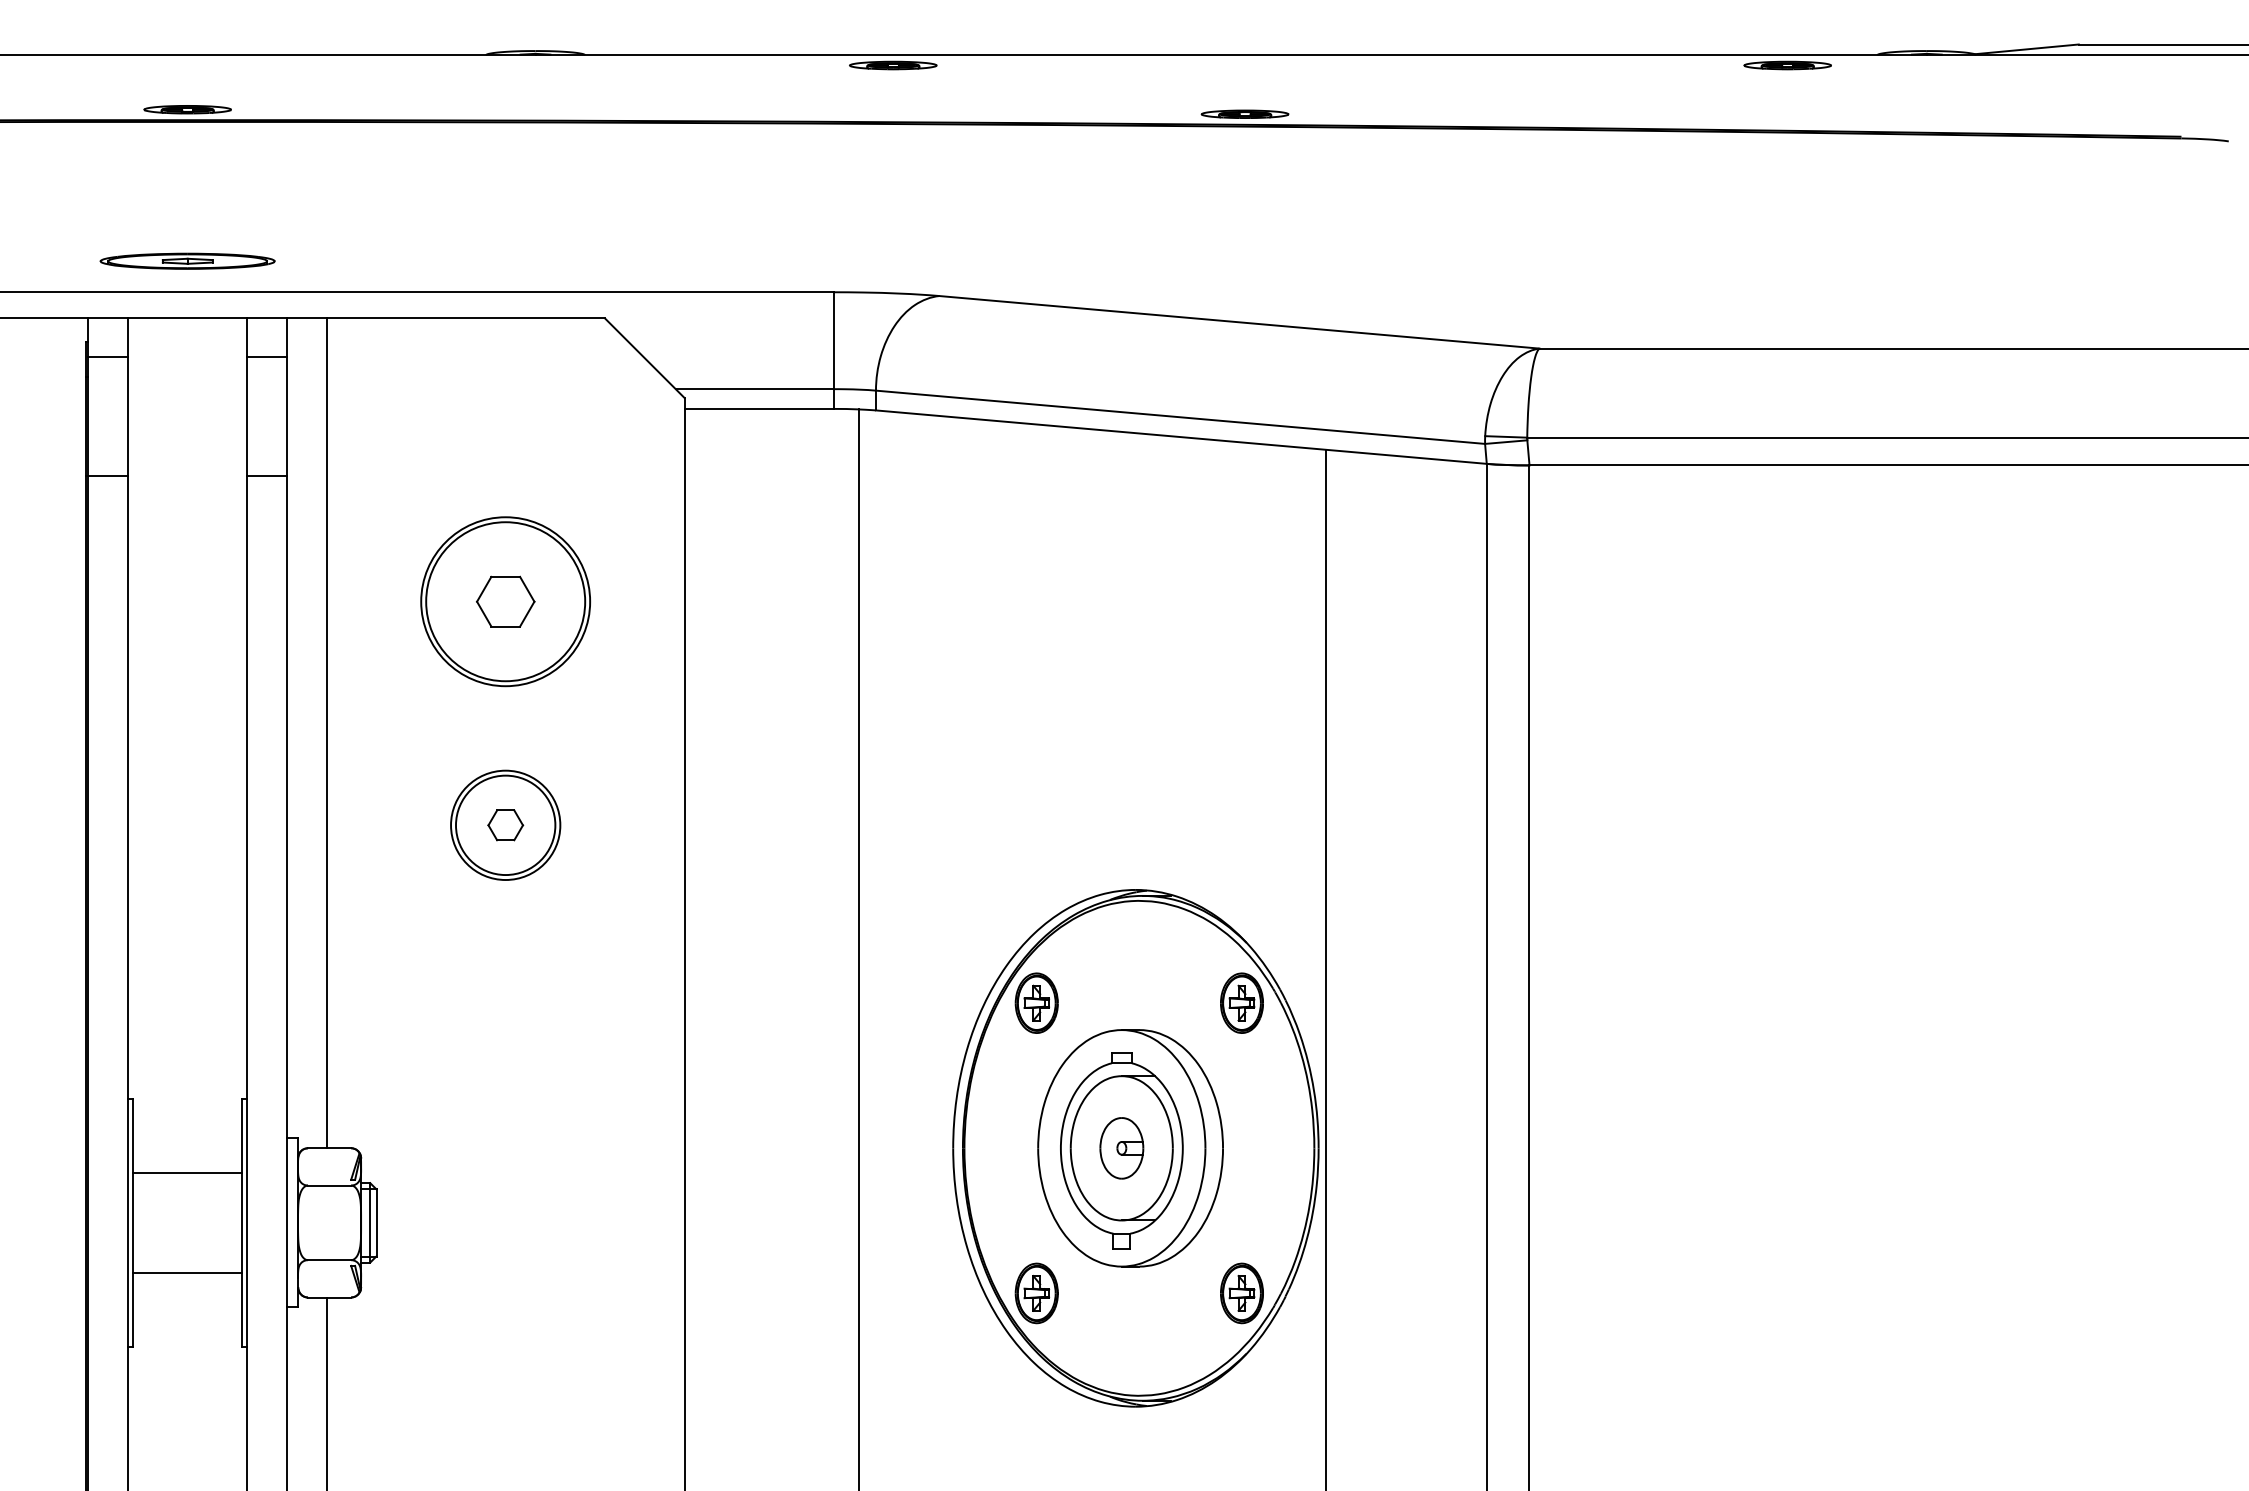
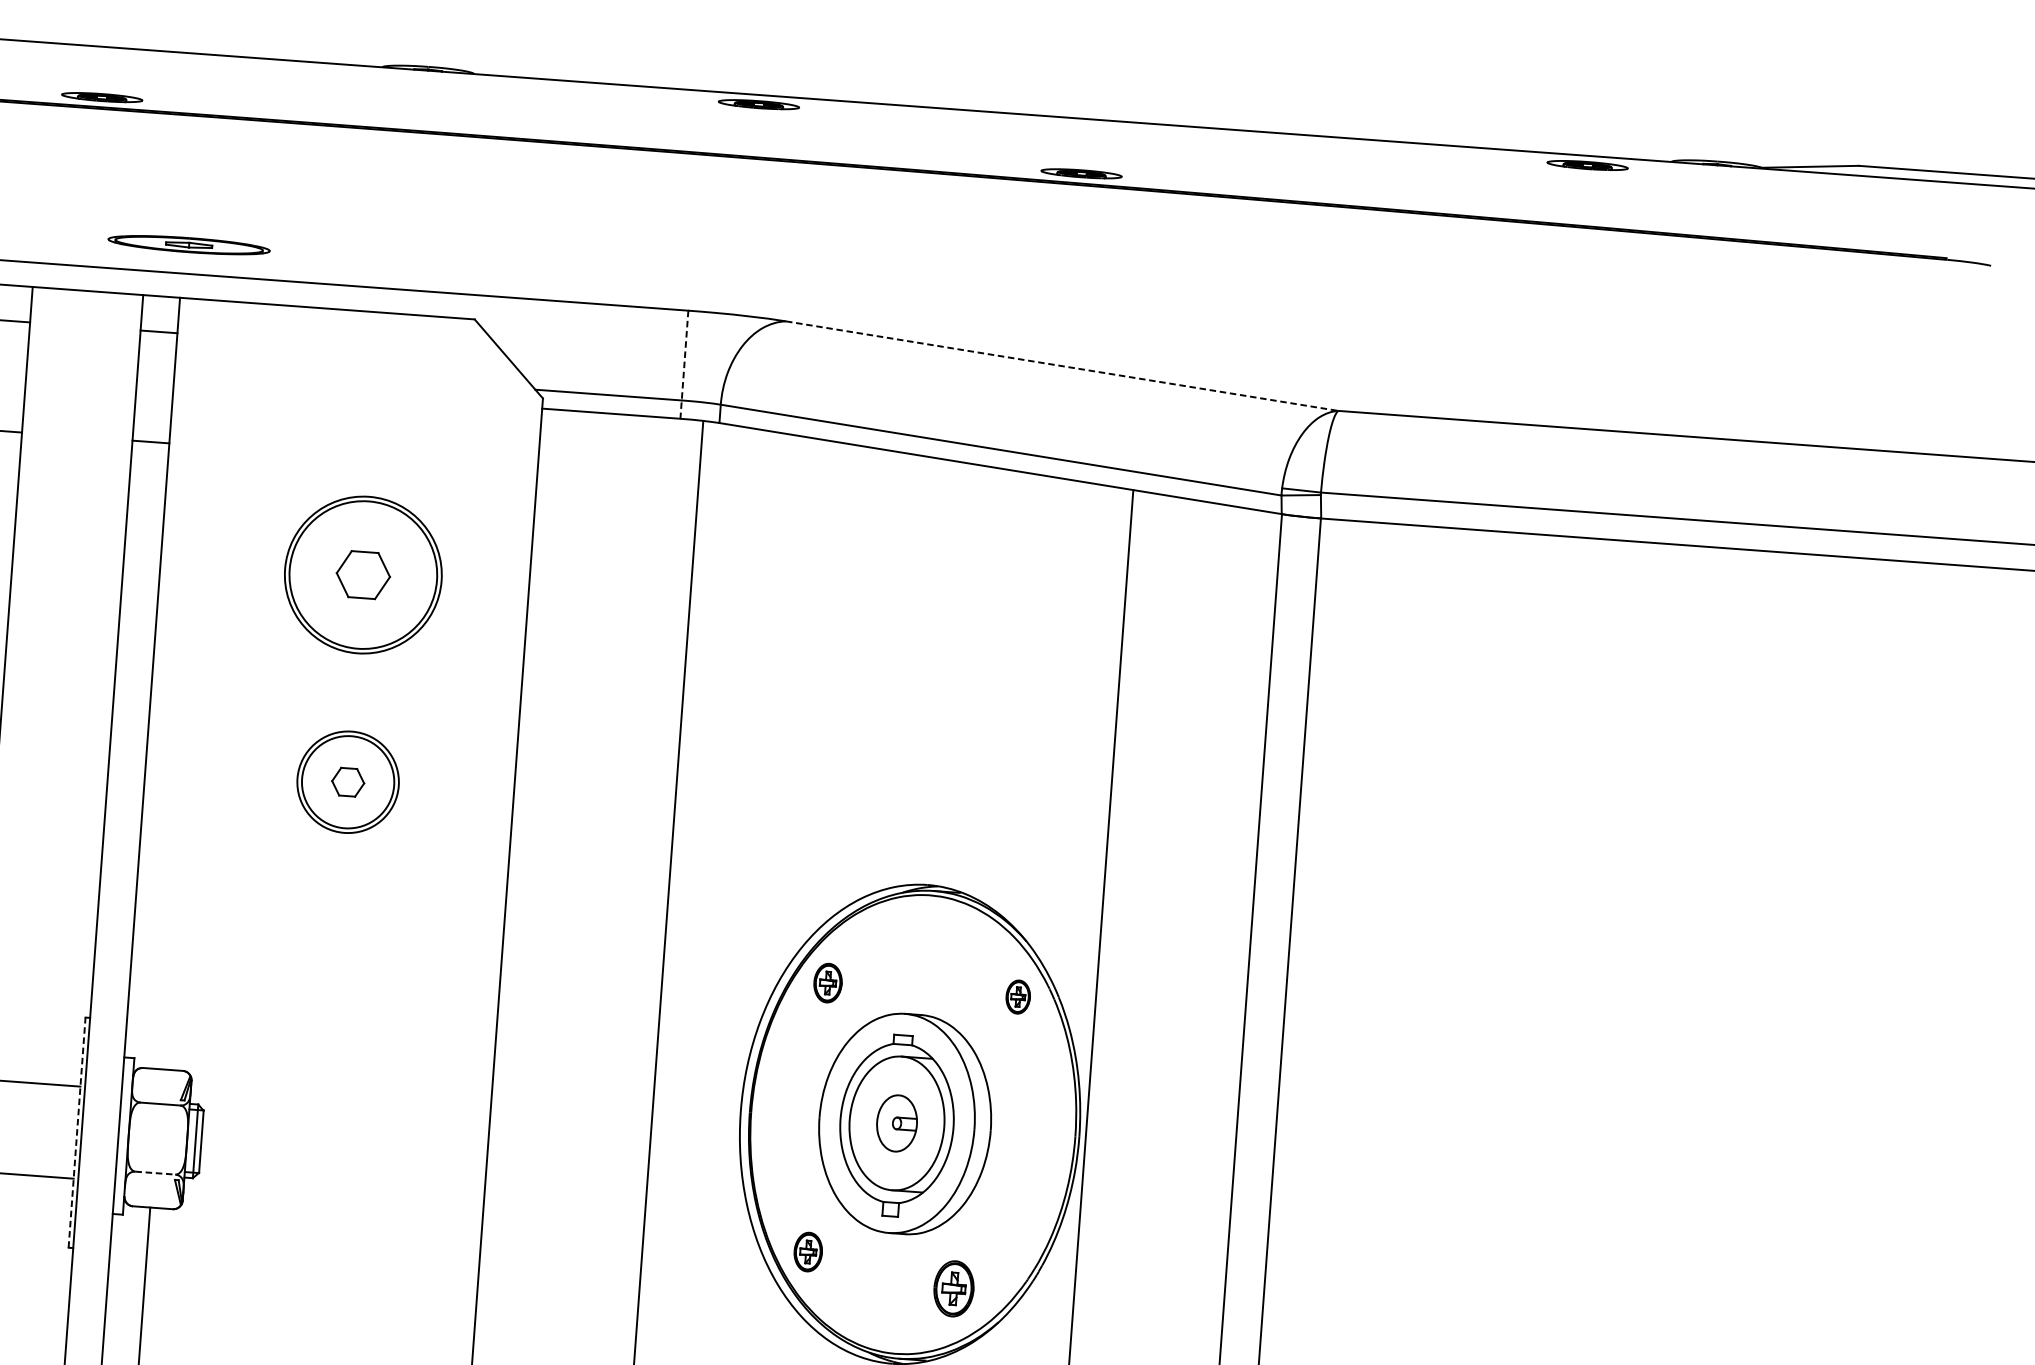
part: (187, 260) -> (189, 244), moved
line: (1239, 322) -> (1062, 366), solid -> dashed
line: (833, 351) -> (684, 365), solid -> dashed
line: (326, 733) -> (188, 684), removed
part: (1036, 1002) -> (827, 982), size x0.7
part: (1241, 1002) -> (1017, 996), size x0.6
line: (242, 1222) -> (77, 1132), solid -> dashed
line: (329, 1260) -> (155, 1173), solid -> dashed
part: (1036, 1293) -> (808, 1252), size x0.7
part: (1241, 1293) -> (953, 1288), moved

